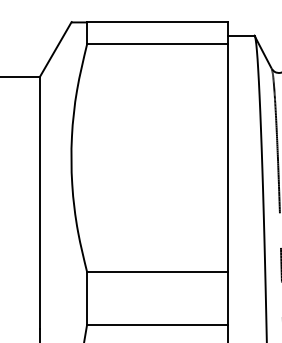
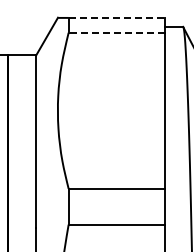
line: (158, 21) -> (117, 17), solid -> dashed
line: (157, 43) -> (116, 32), solid -> dashed

